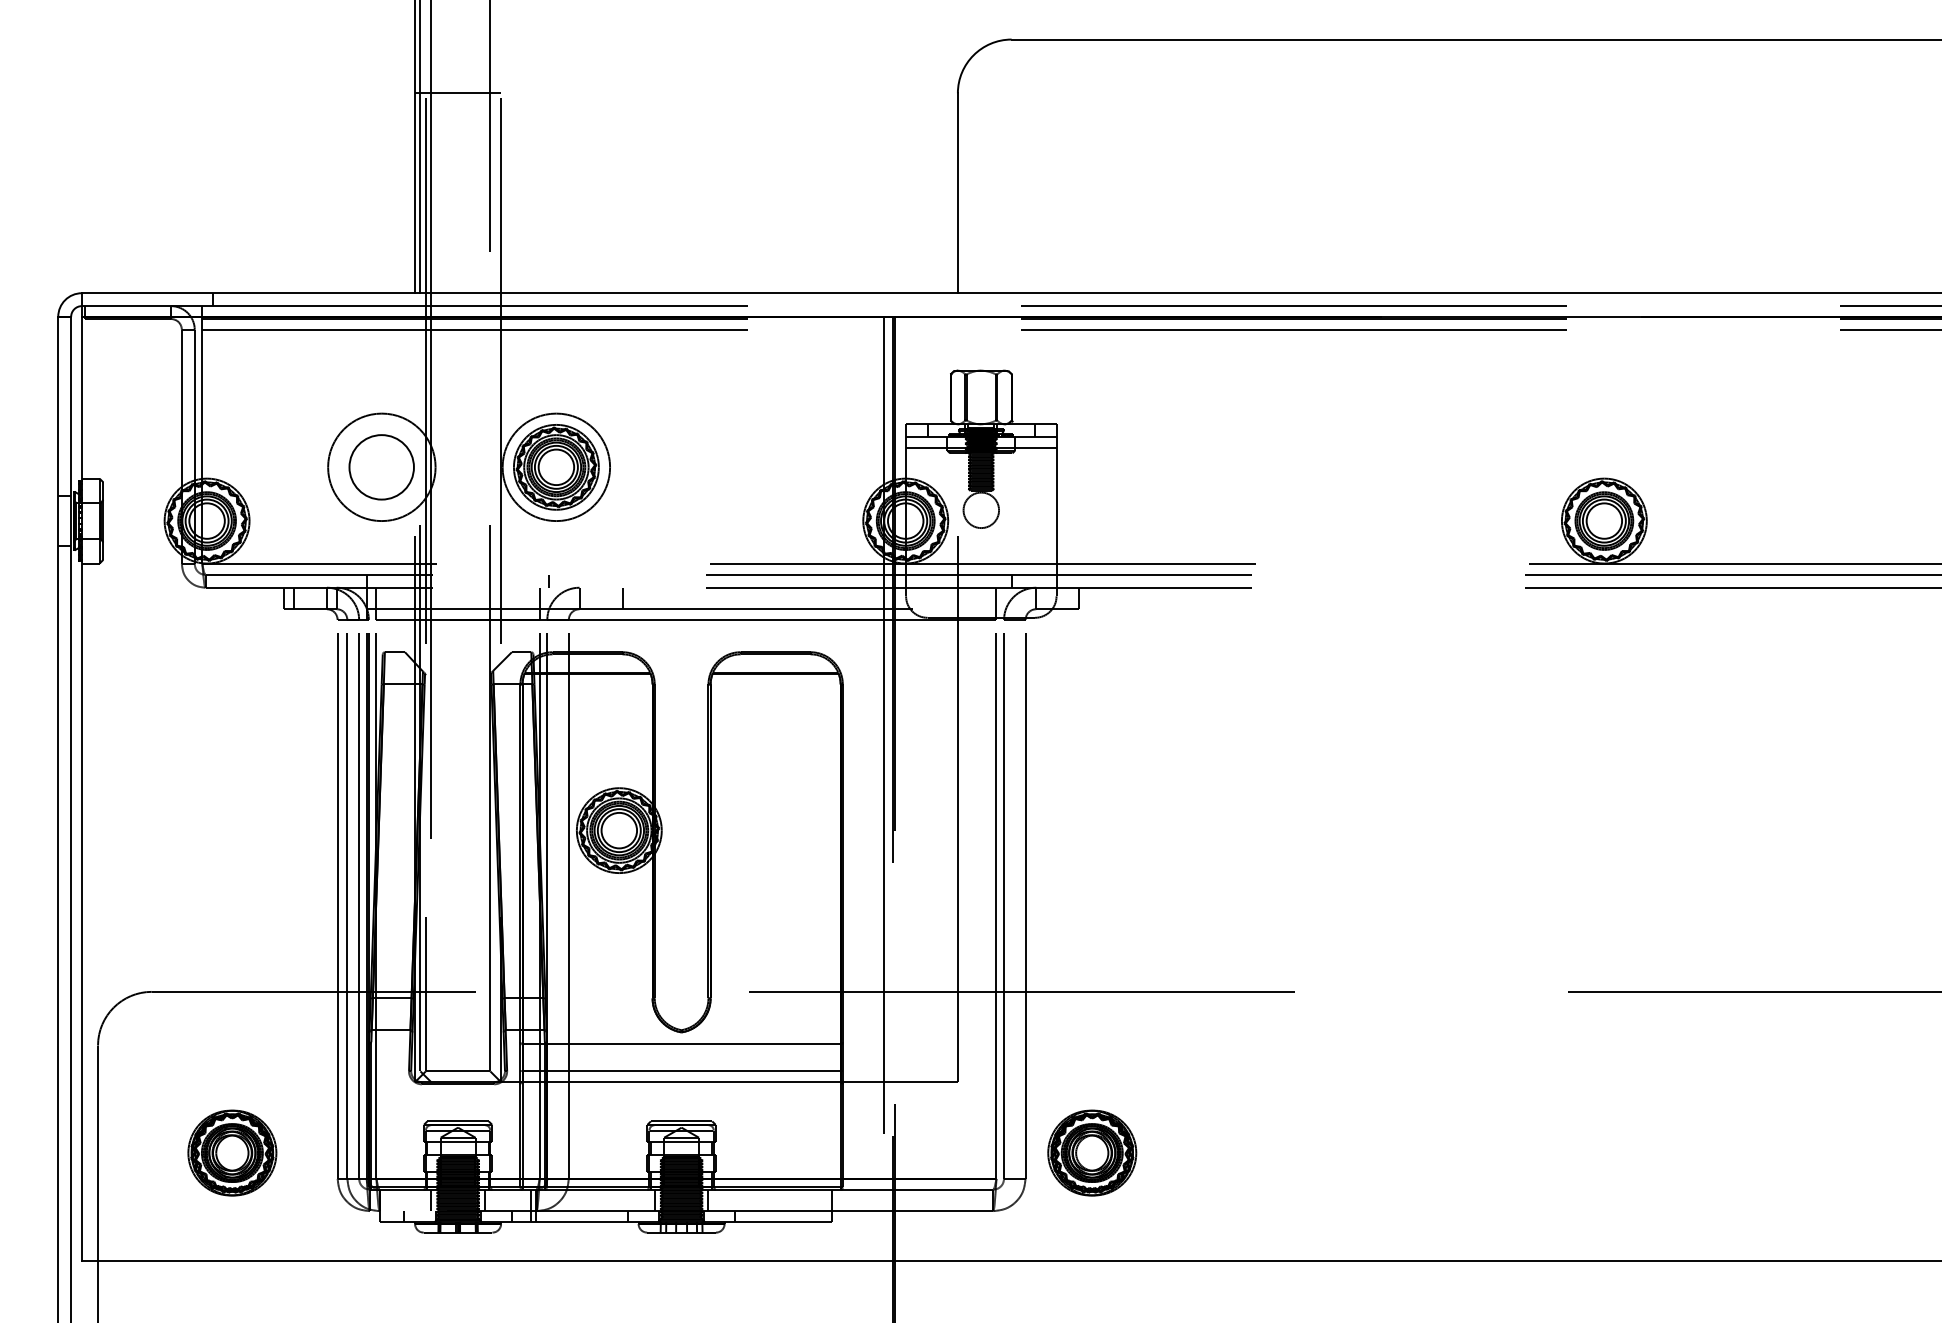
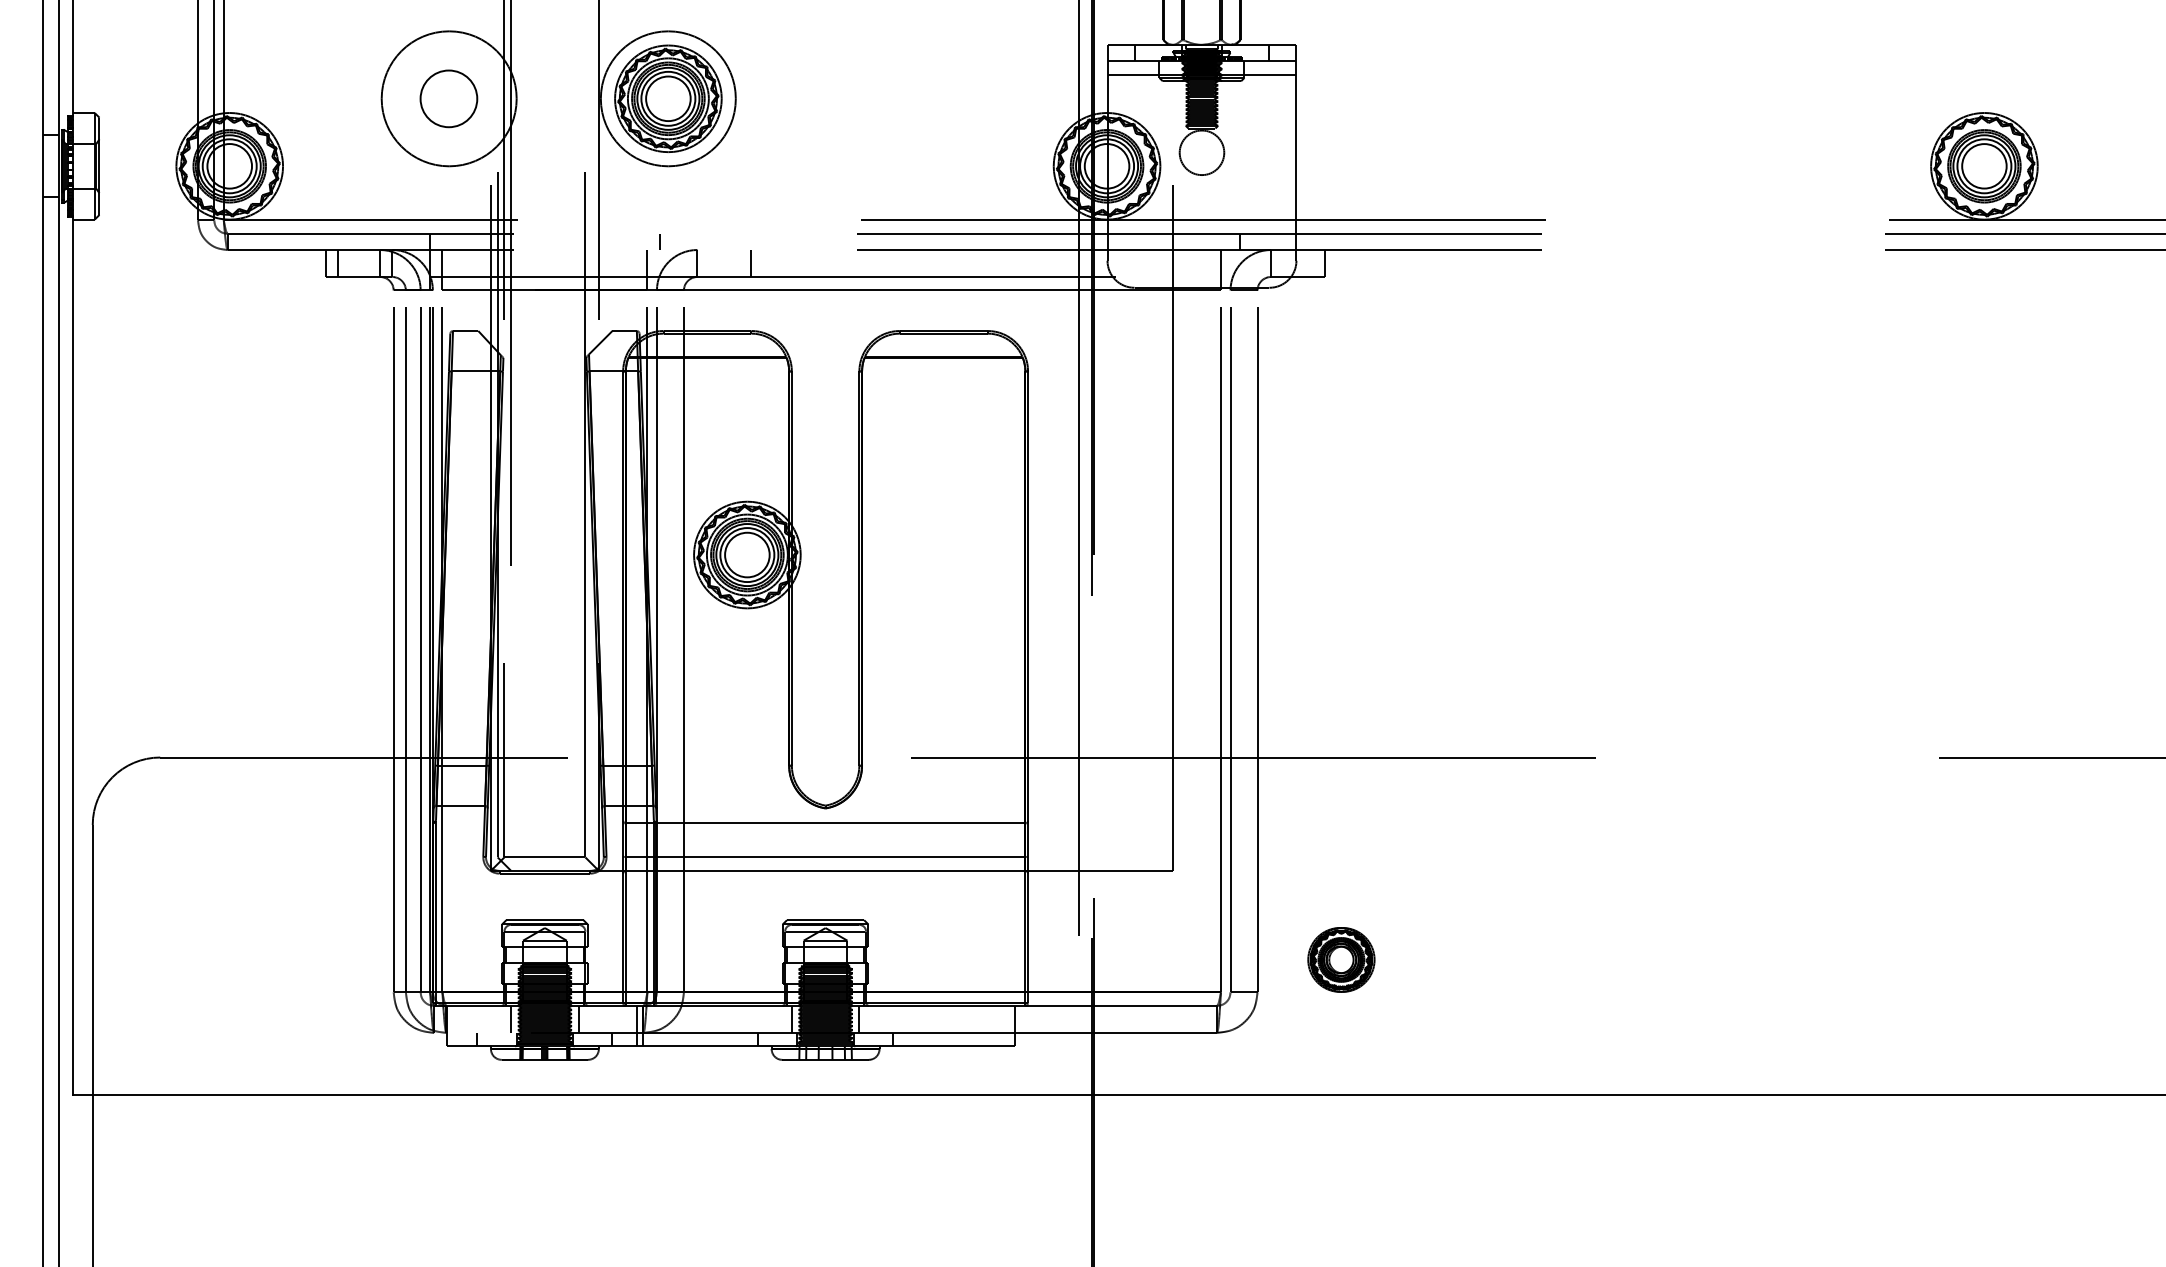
circle: (381, 467) -> (448, 99), size x0.7
part: (232, 1152) -> (261, 959), removed
part: (1092, 1152) -> (1341, 959), size x0.6

